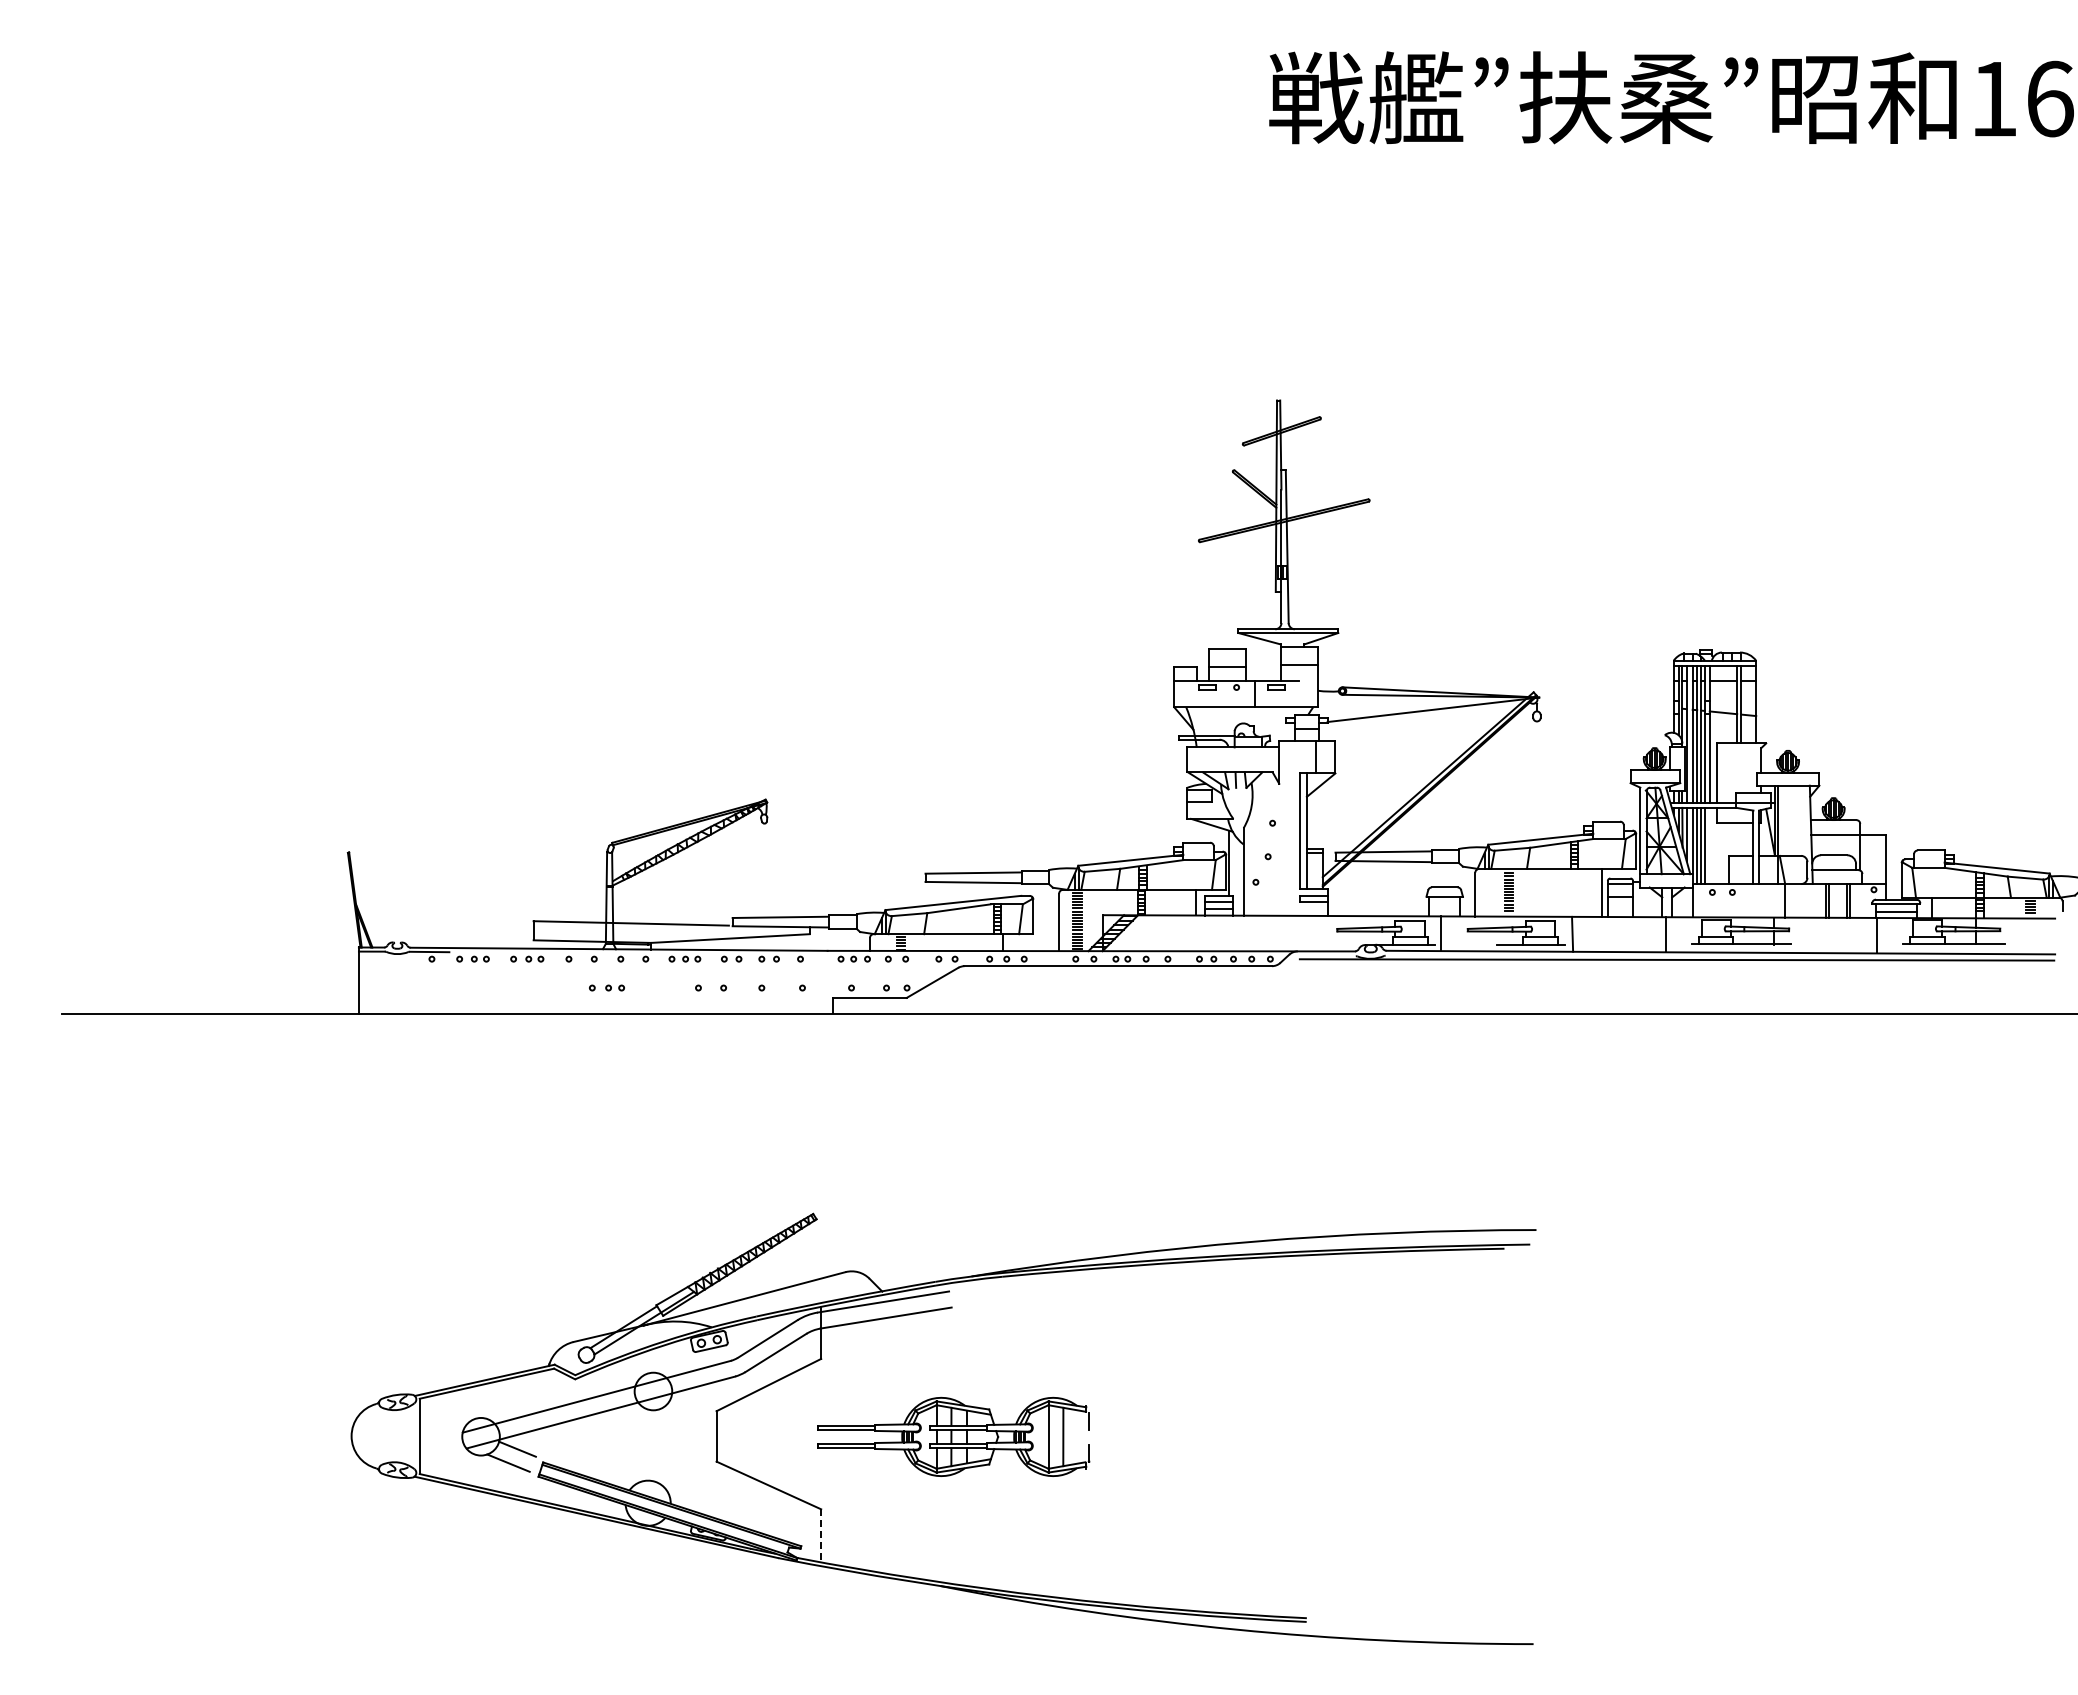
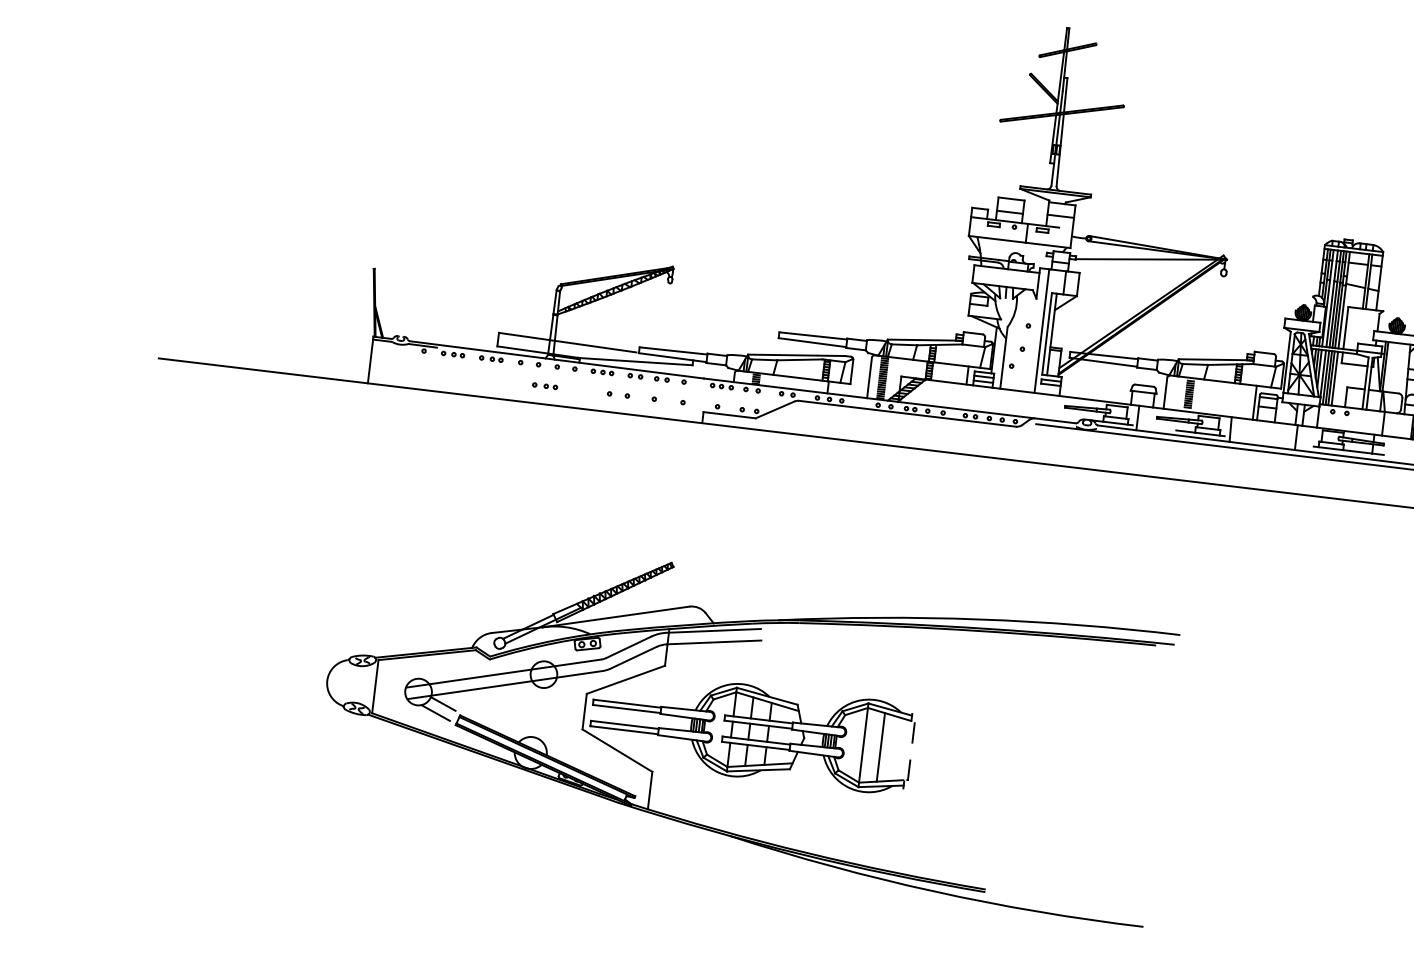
line: (1292, 827) -> (1042, 330), added
line: (1709, 845) -> (1334, 378), added
part: (953, 1436) -> (751, 731), size x1.67
line: (821, 1535) -> (650, 790), dashed -> solid

